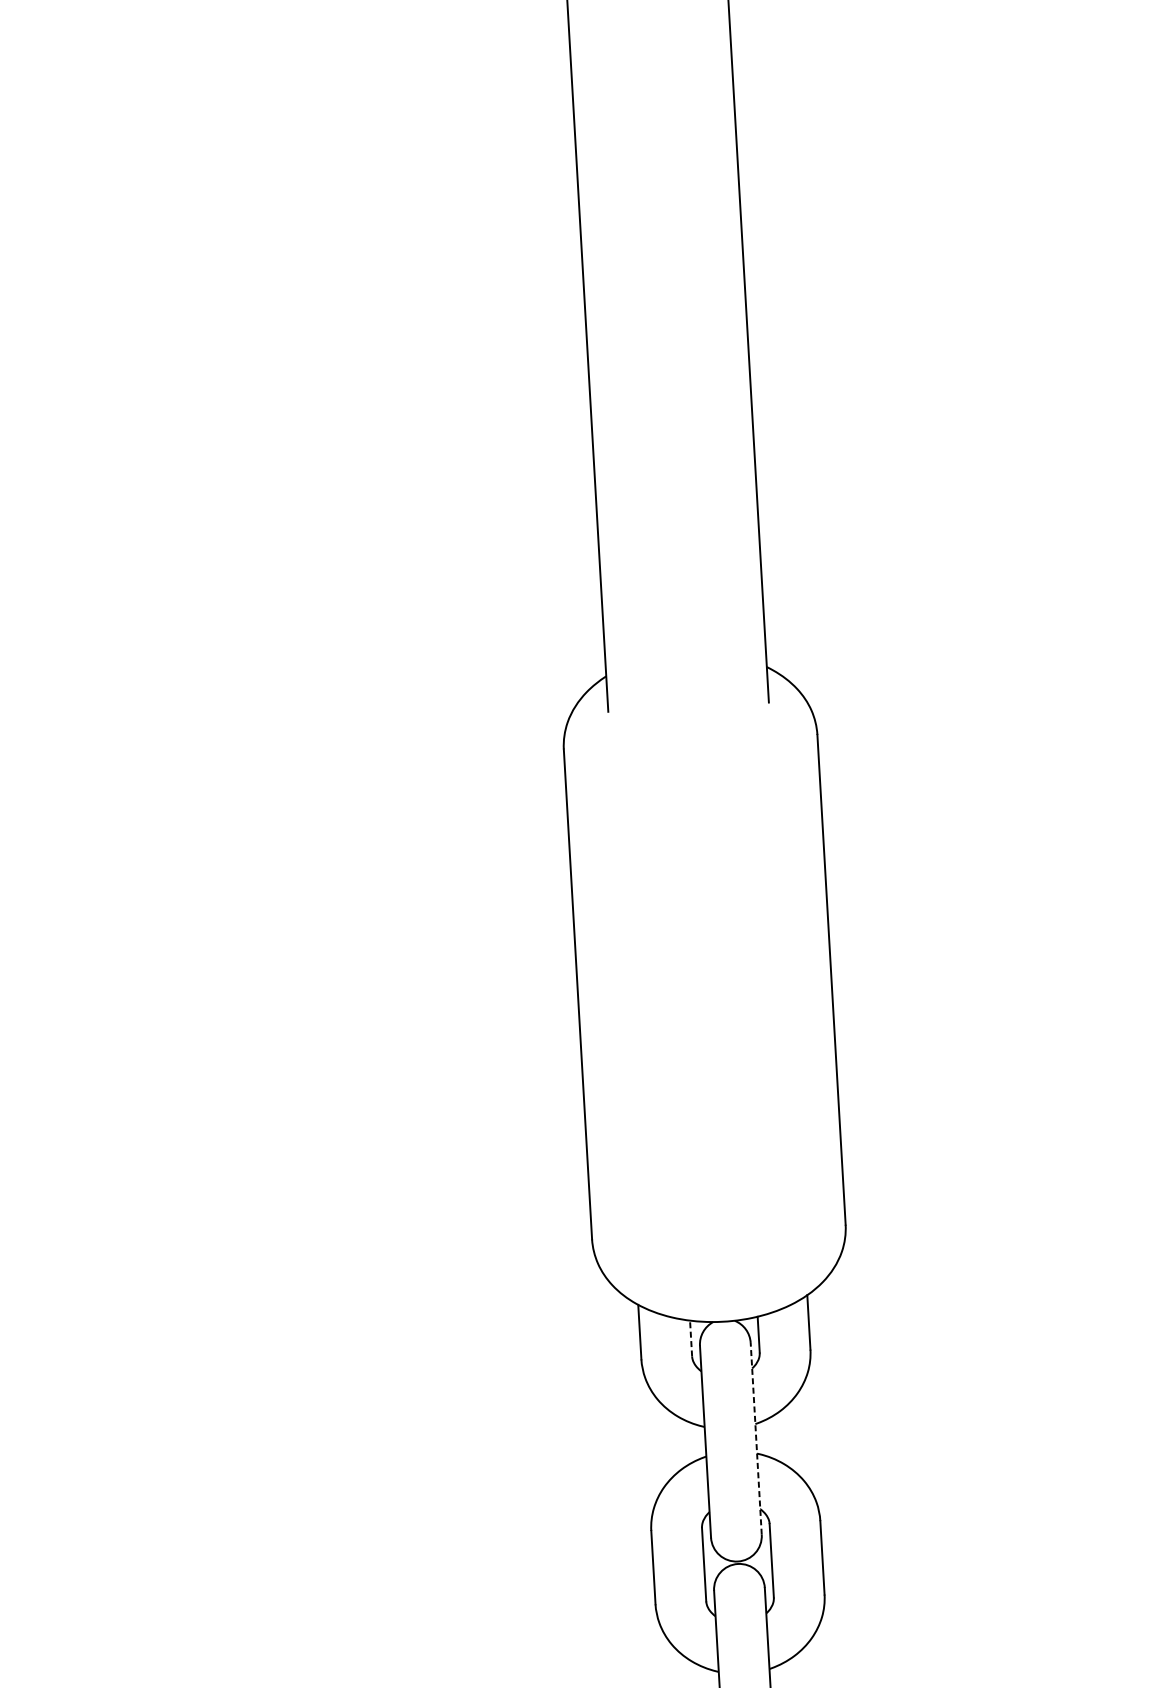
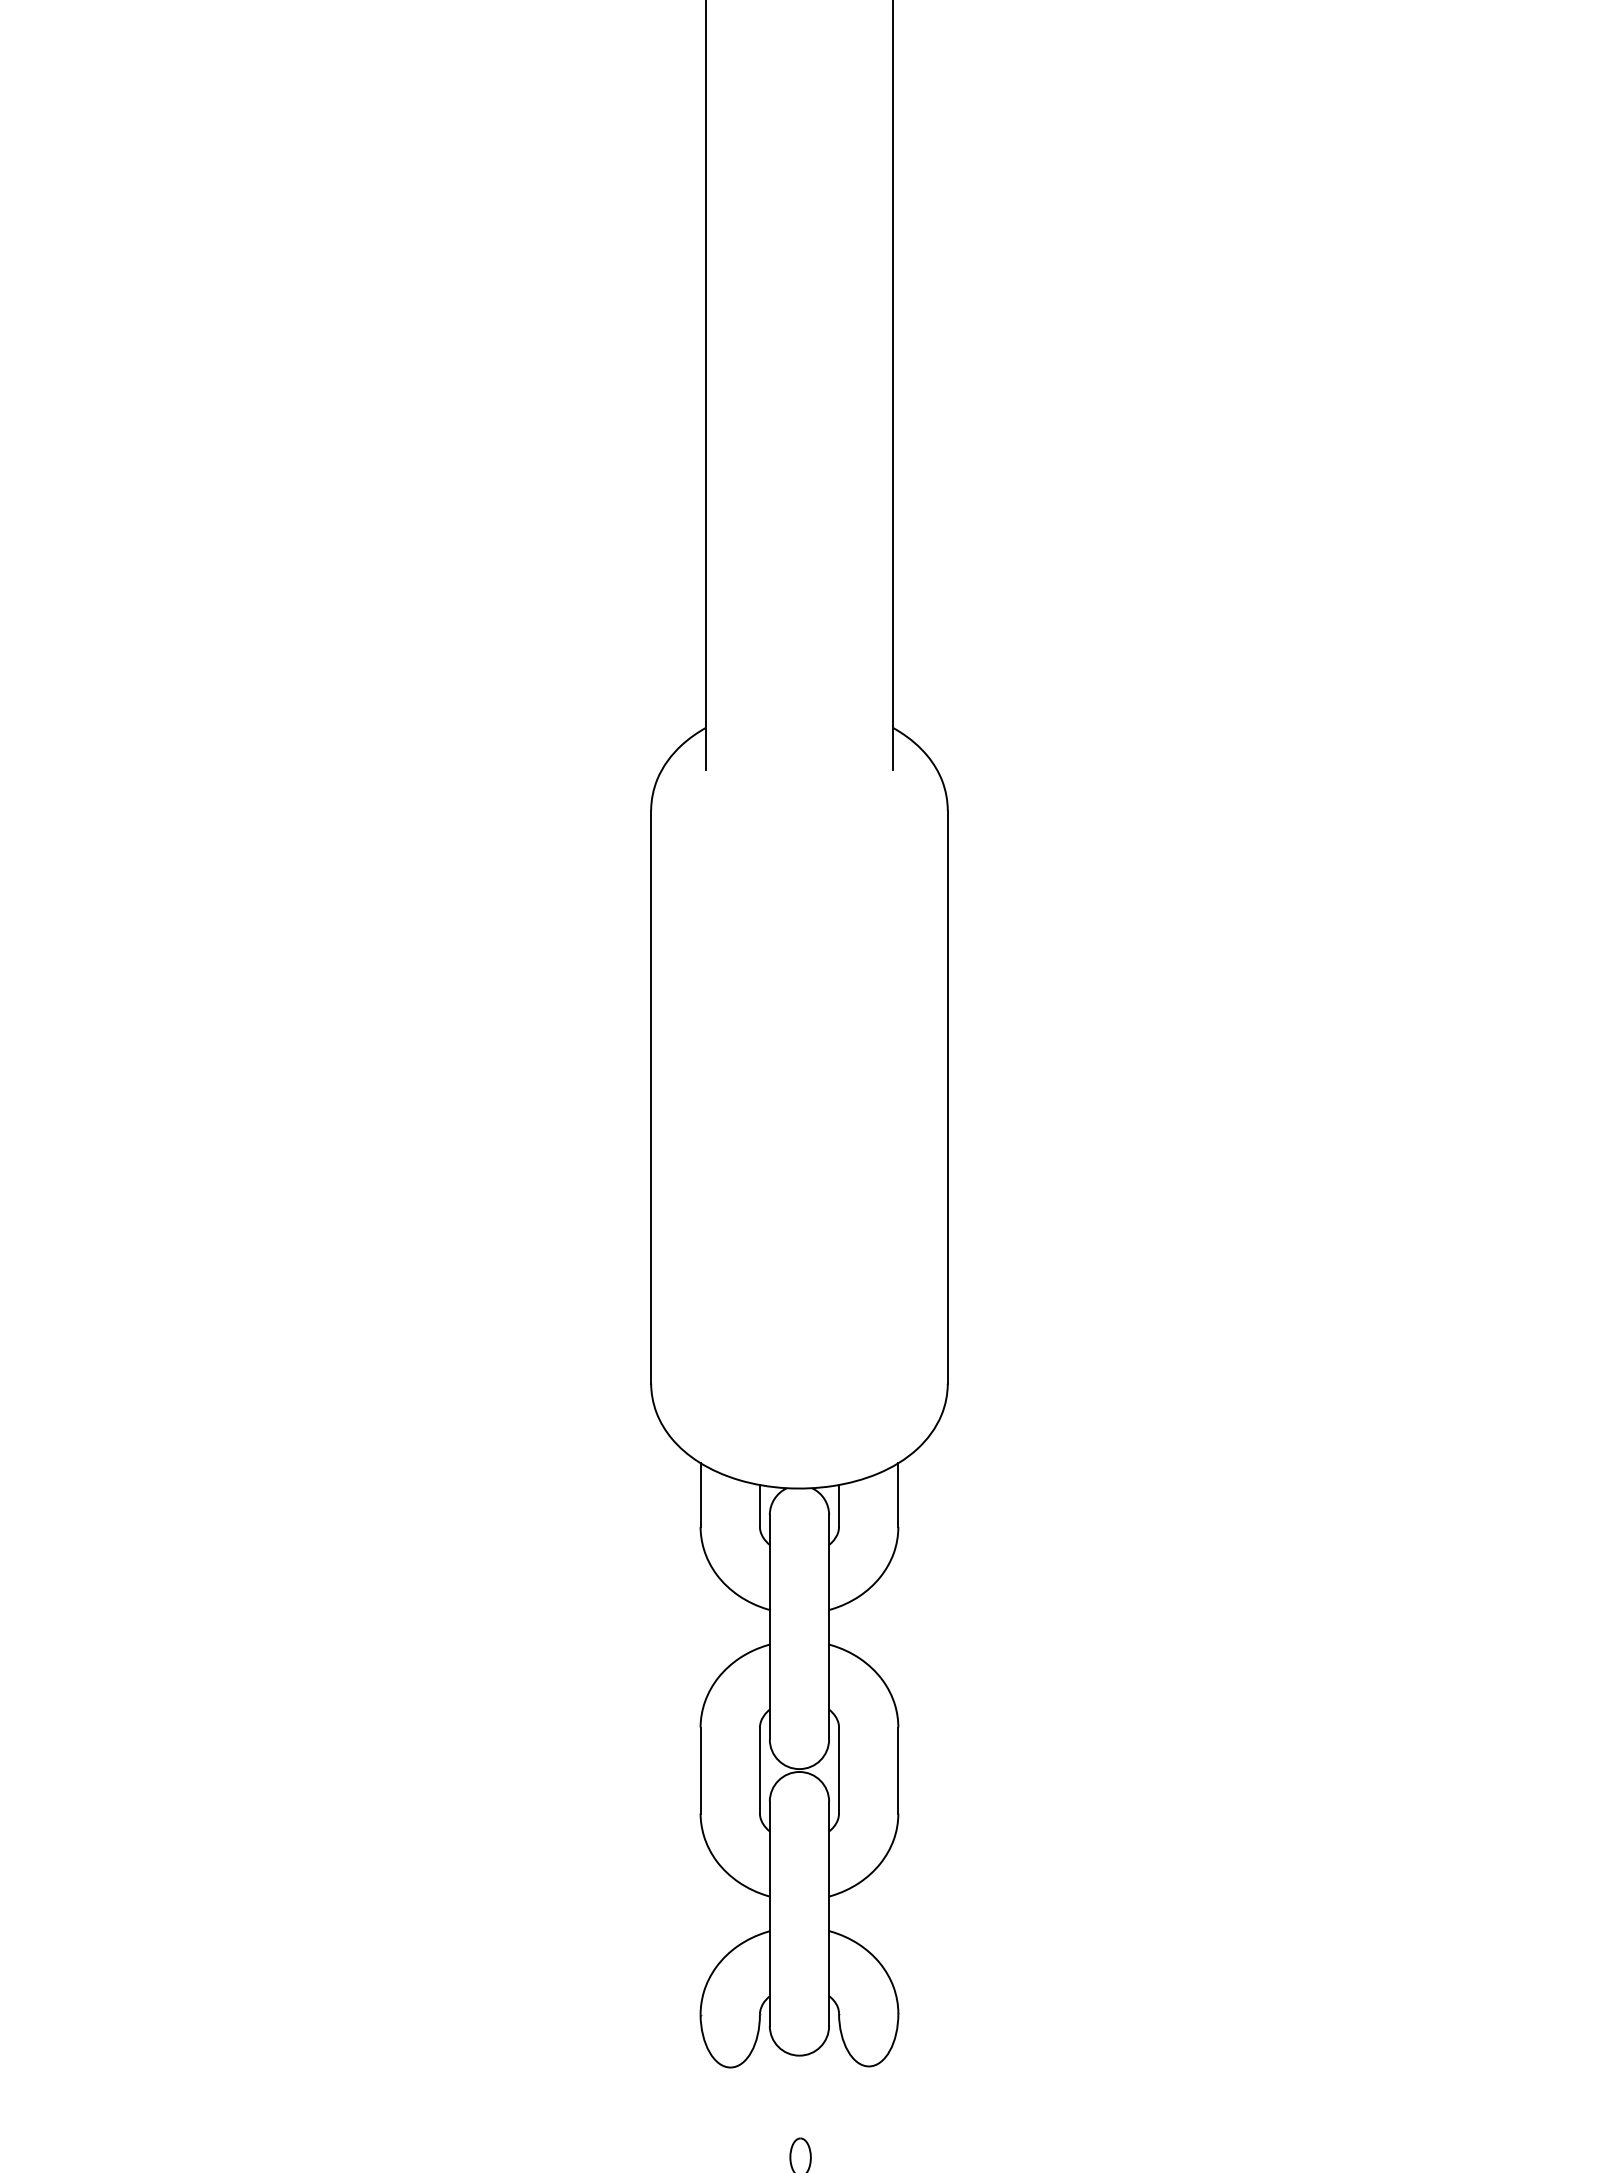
line: (690, 1338) -> (759, 1505), dashed -> solid
line: (756, 1438) -> (829, 1626), dashed -> solid

